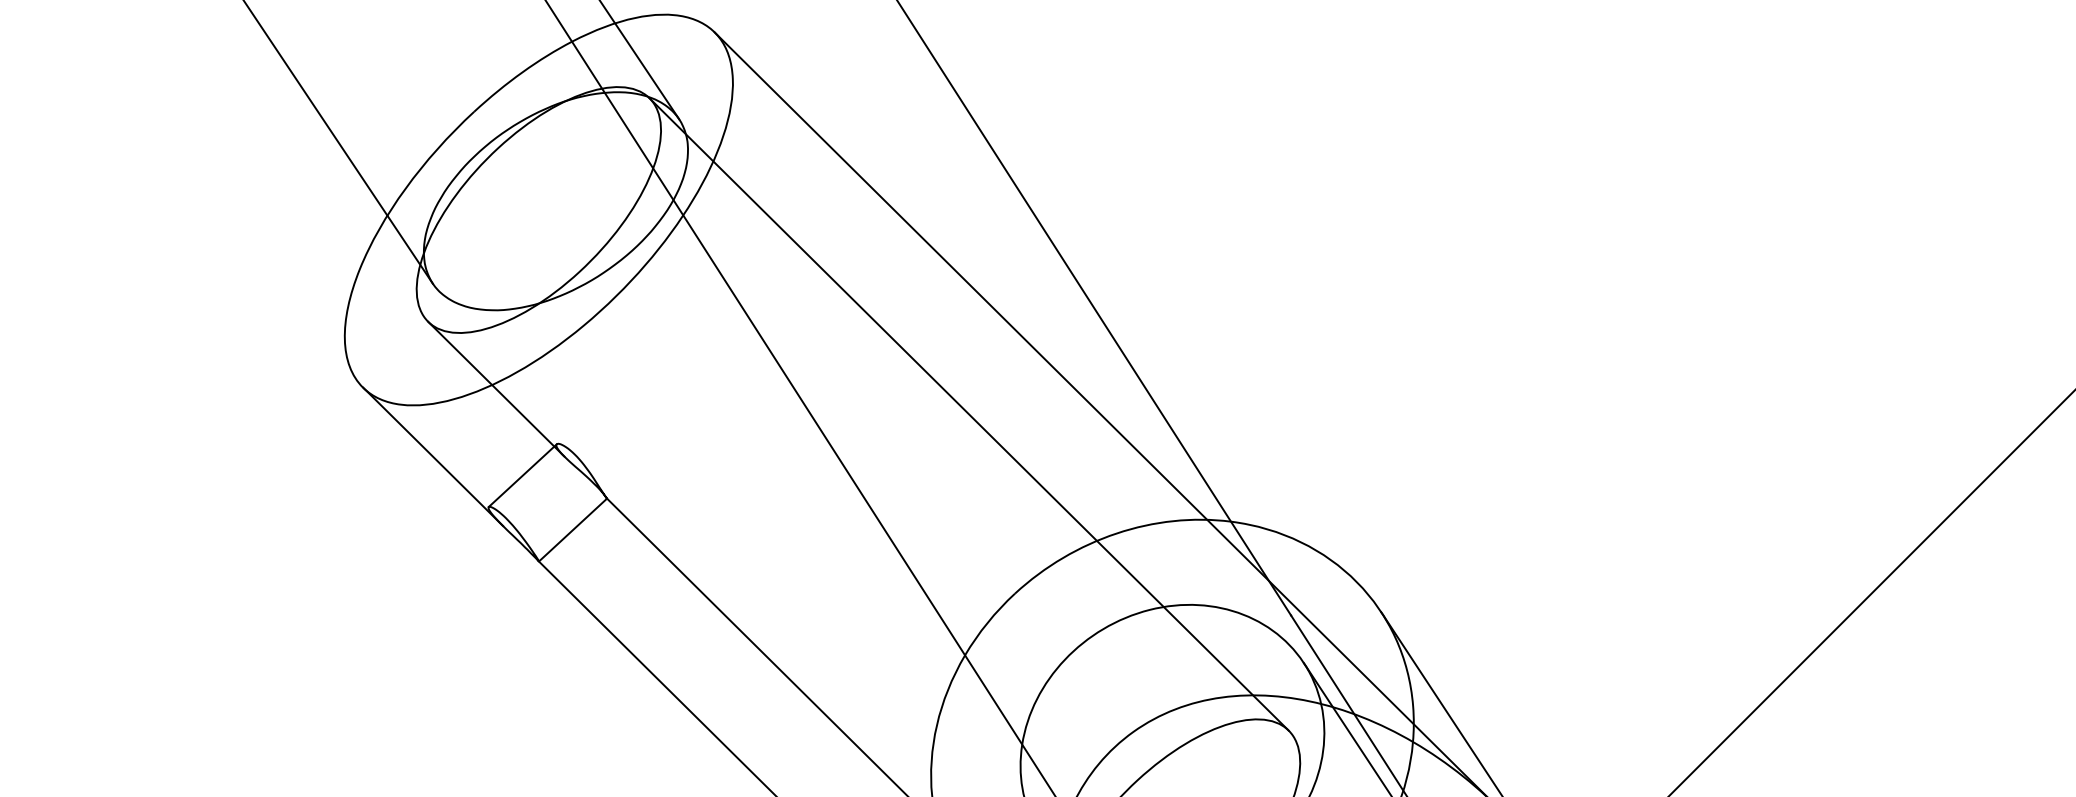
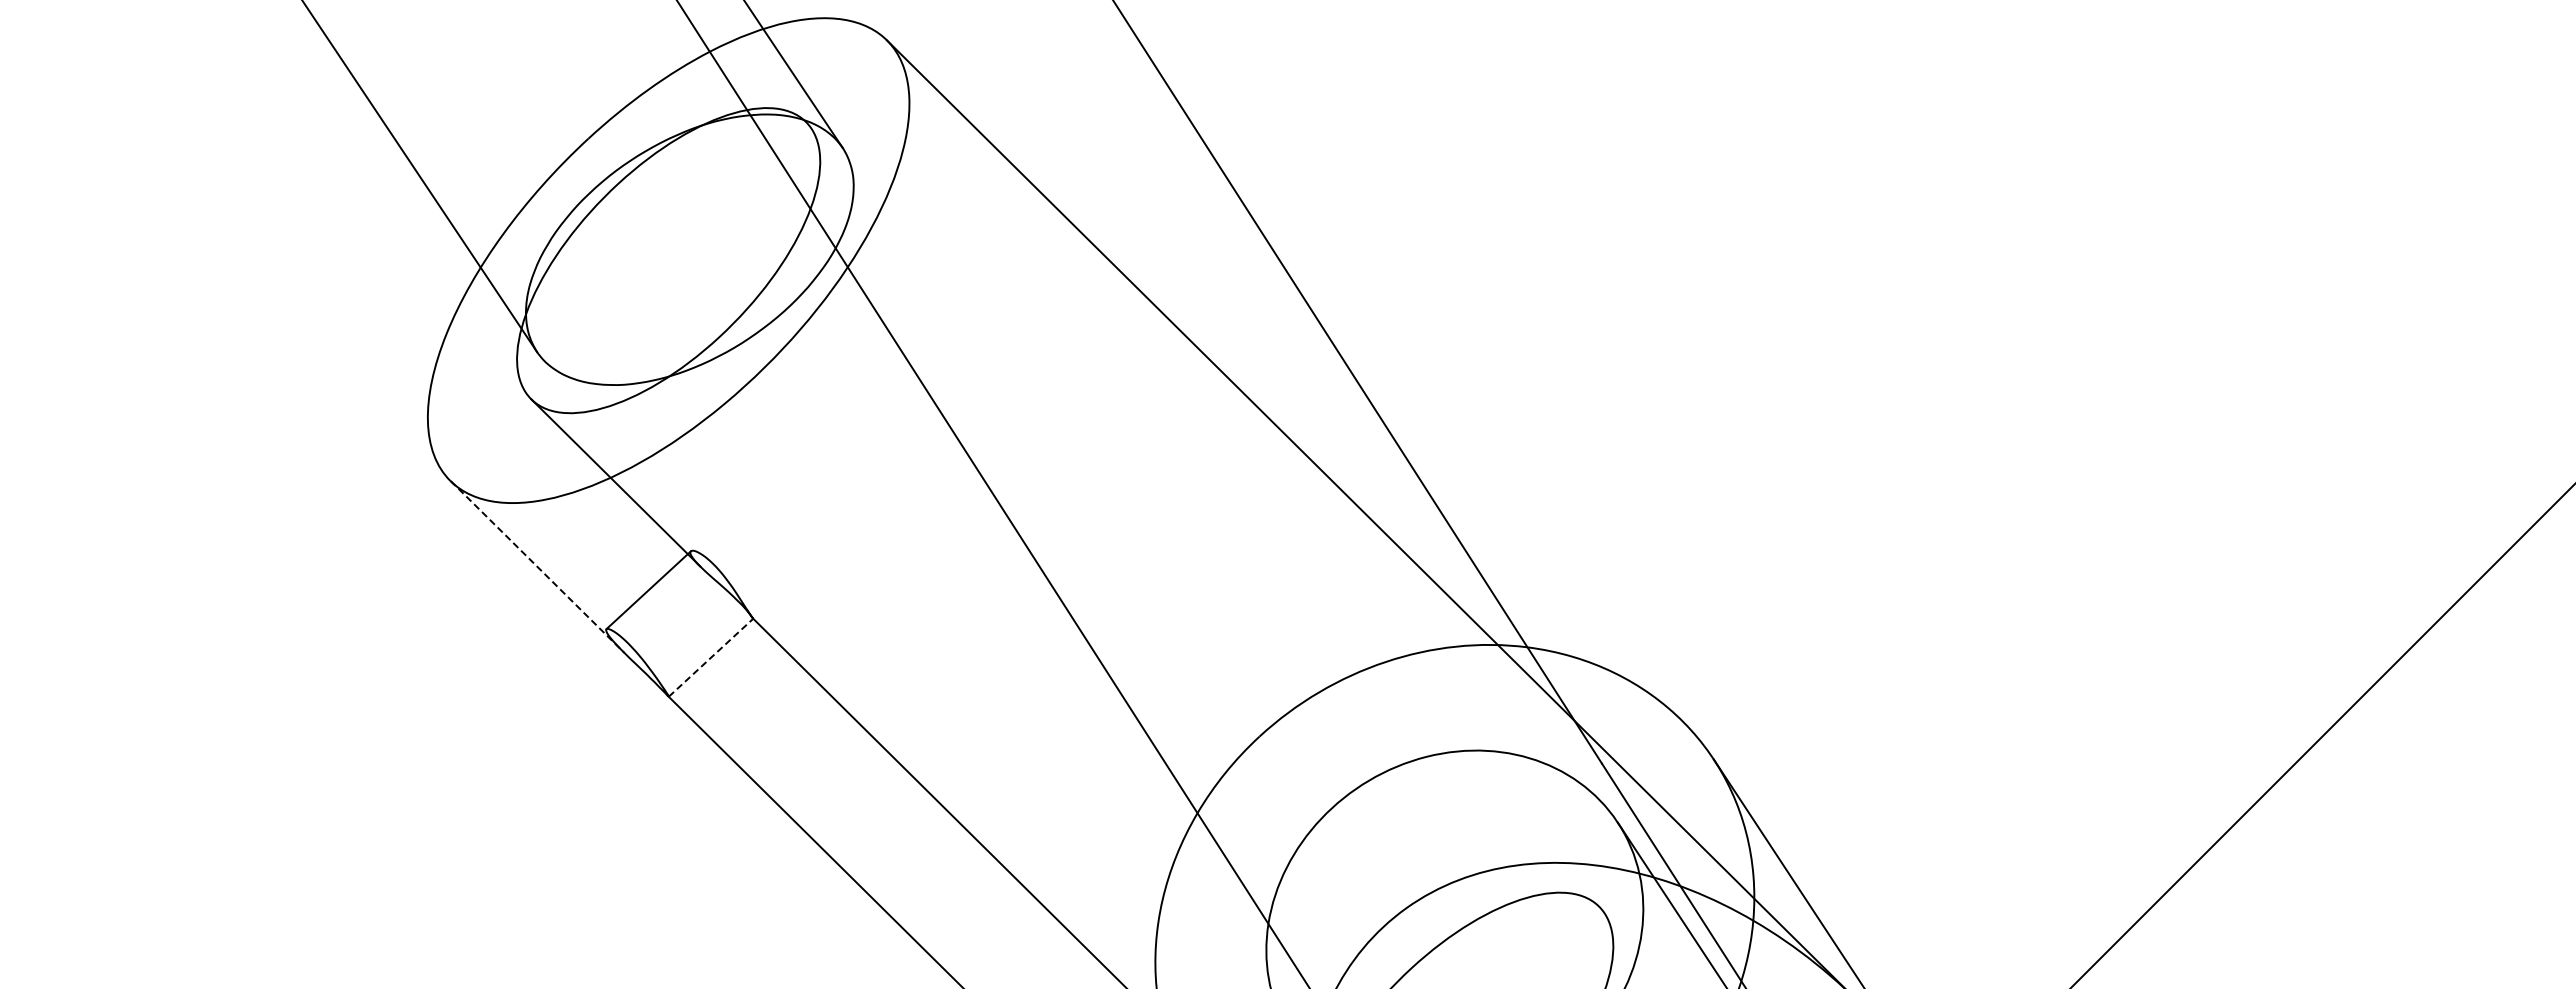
line: (969, 413) -> (1202, 513), removed
line: (433, 457) -> (537, 567), solid -> dashed
line: (573, 529) -> (711, 657), solid -> dashed

